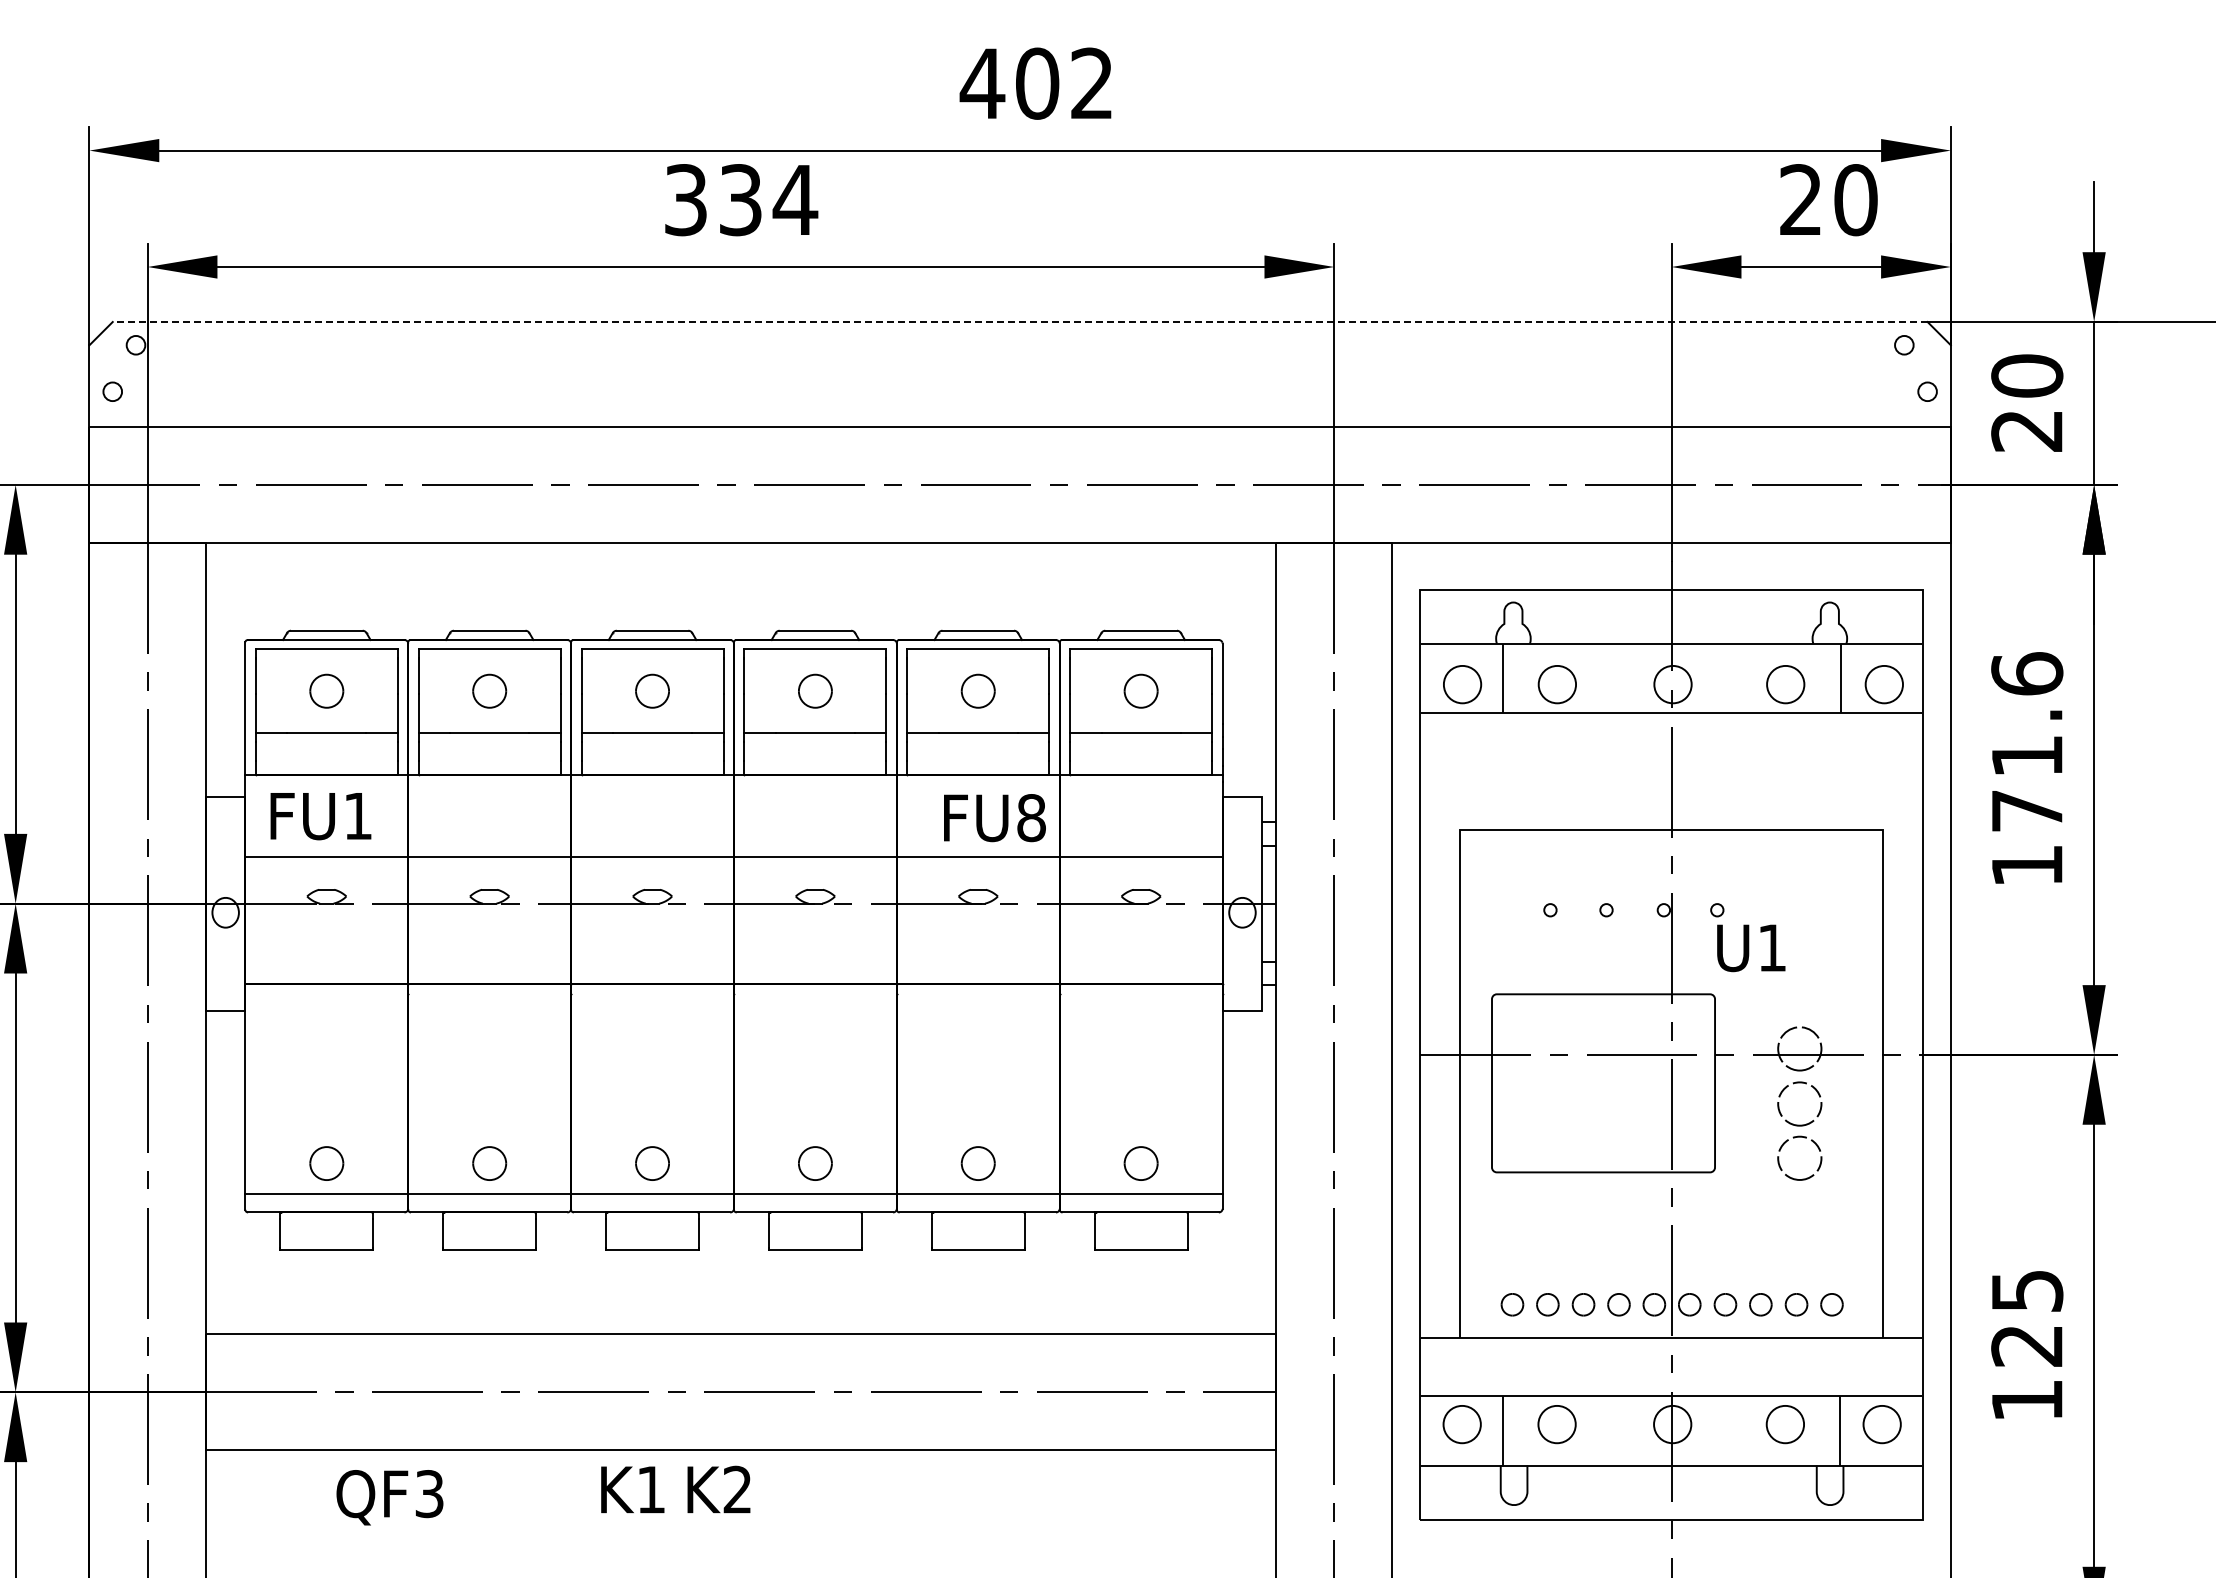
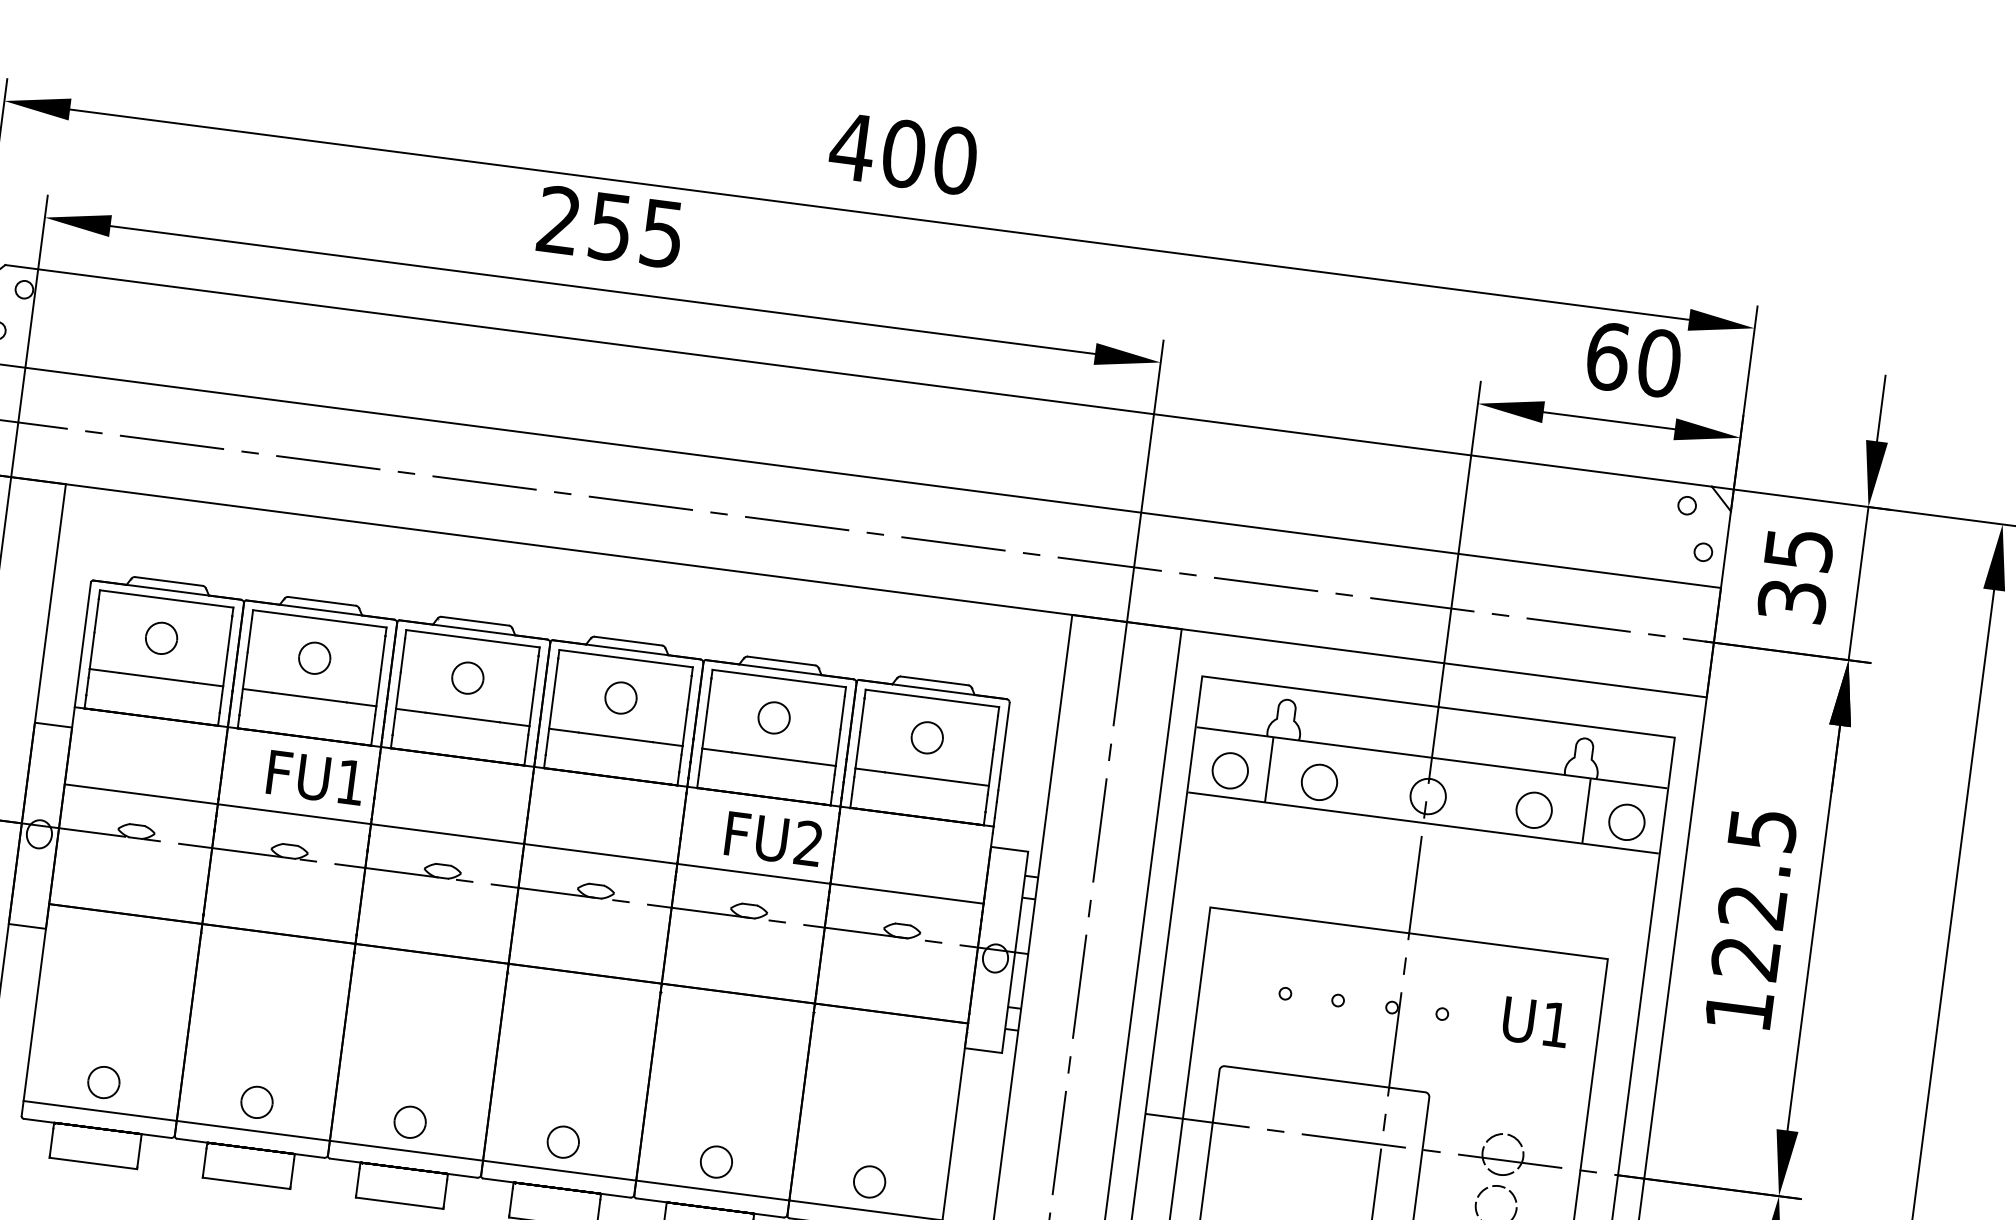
text: (1092, 83) -> (955, 160), 402 -> 400
text: (741, 200) -> (611, 227), 334 -> 255
text: (1801, 200) -> (1608, 357), 20 -> 60
line: (1019, 322) -> (857, 376), dashed -> solid
text: (2027, 402) -> (1795, 574), 20 -> 35
text: (2027, 741) -> (1754, 893), 171.6 -> 122.5
text: (320, 816) -> (315, 778), moved
text: (1031, 818) -> (808, 844), FU8 -> FU2
text: (1751, 948) -> (1536, 1022), moved

